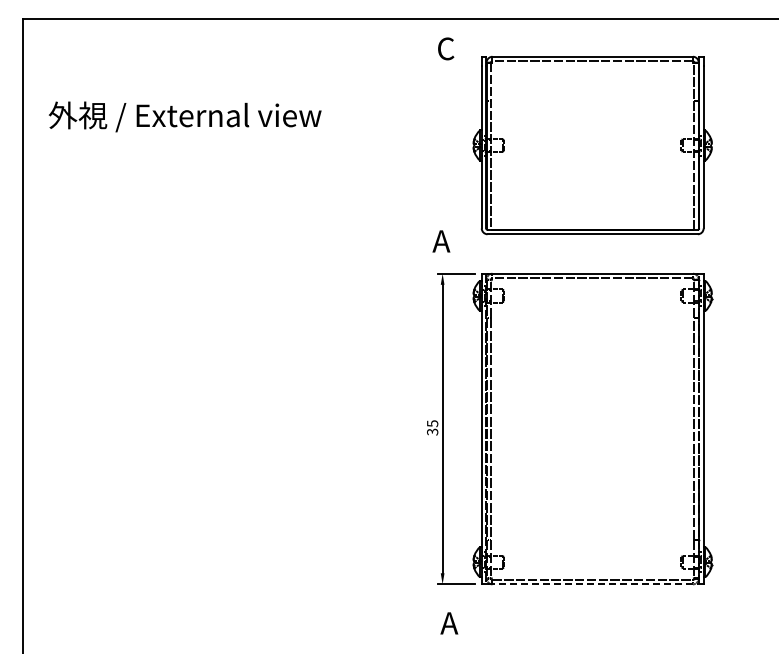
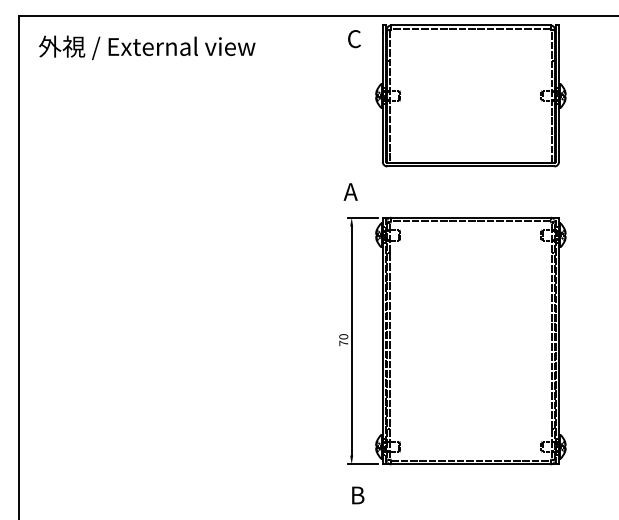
text: (184, 116) -> (146, 47), moved
part: (592, 145) -> (470, 95), moved
text: (432, 427) -> (343, 339), 35 -> 70
line: (593, 584) -> (471, 464), dashed -> solid
text: (449, 623) -> (357, 495), A -> B

